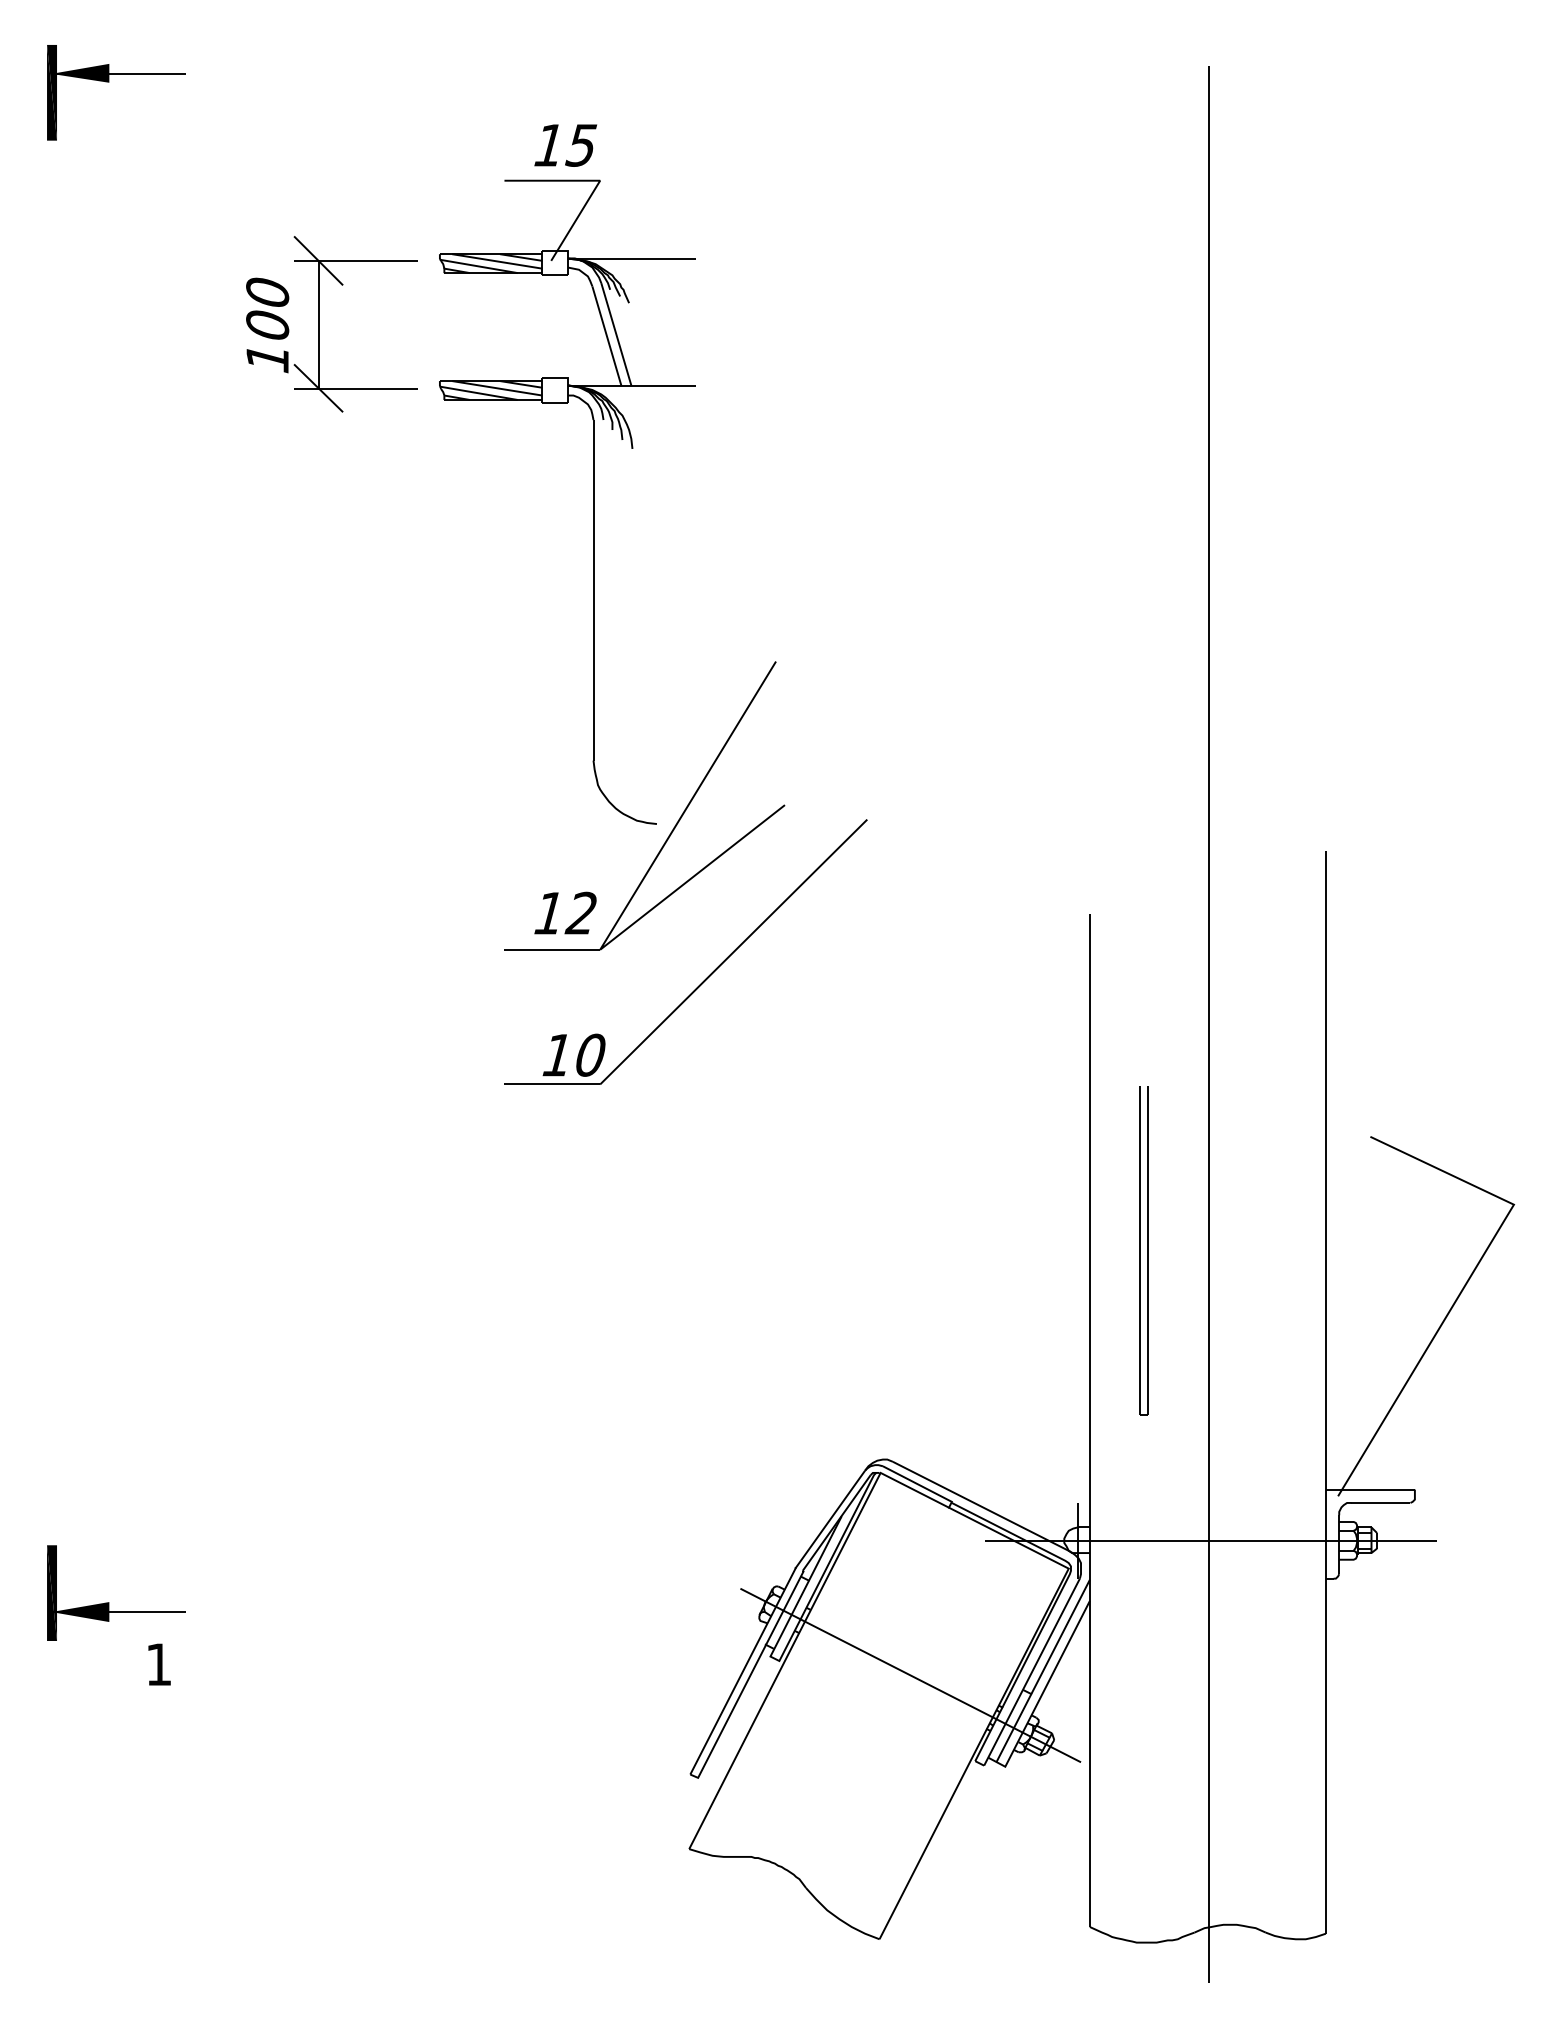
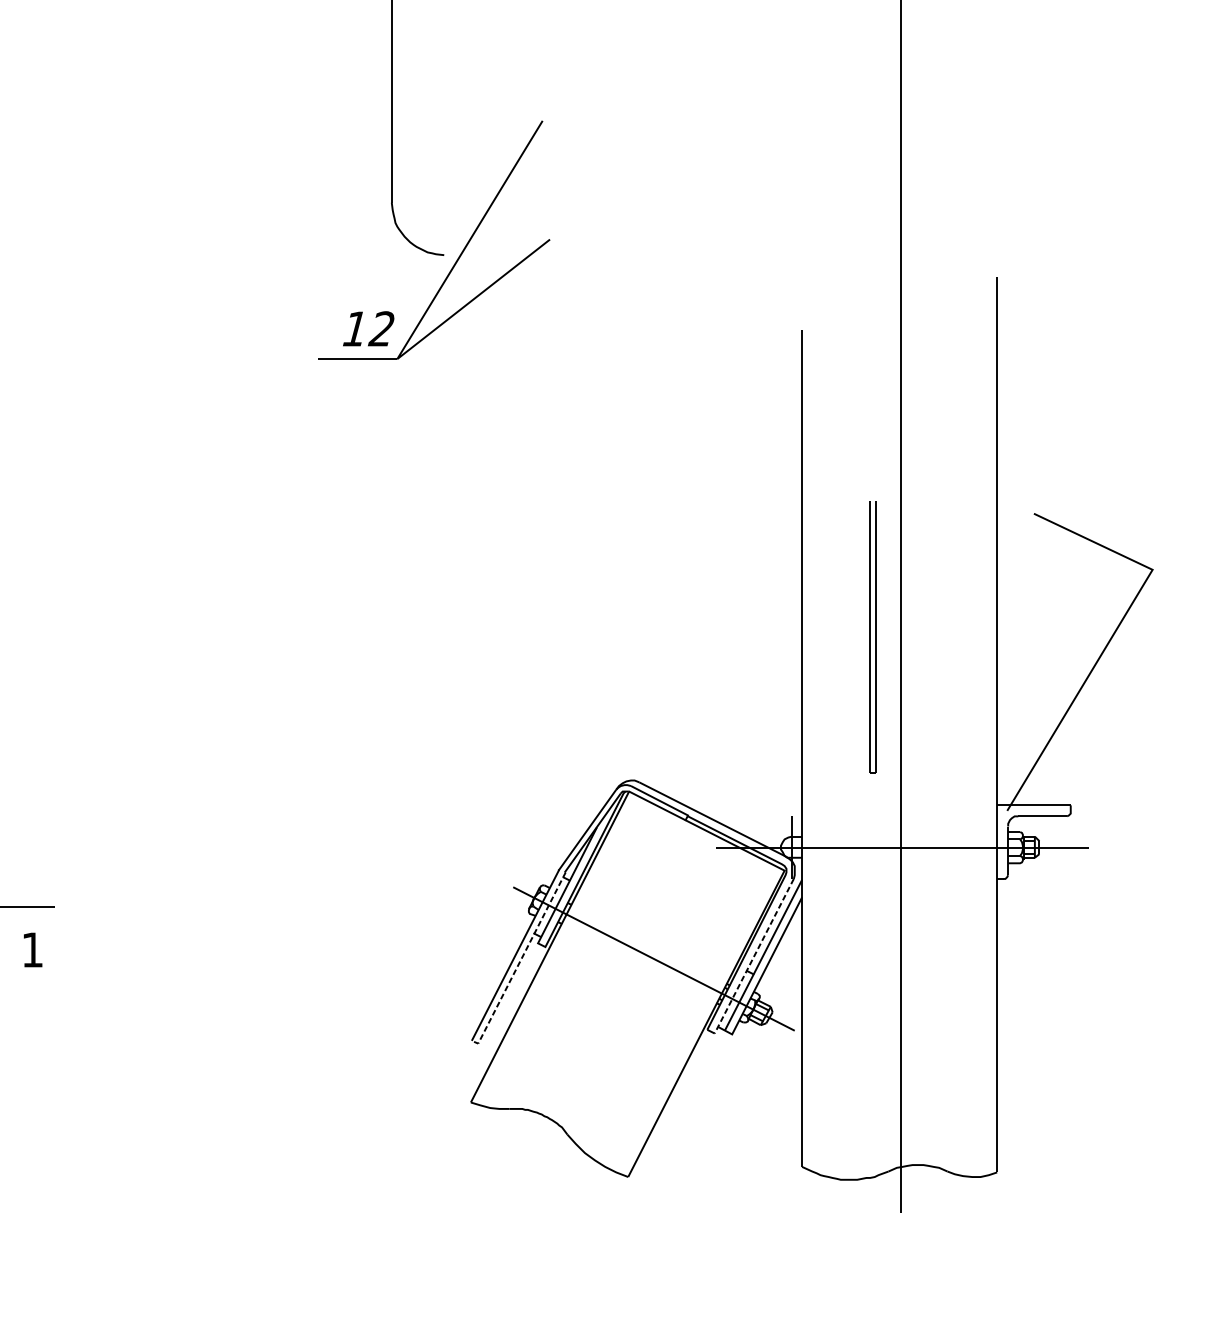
part: (709, 974) -> (487, 379), removed
part: (1143, 1250) -> (872, 637), moved
line: (1031, 1672) -> (753, 956), solid -> dashed
line: (748, 1679) -> (519, 962), solid -> dashed

